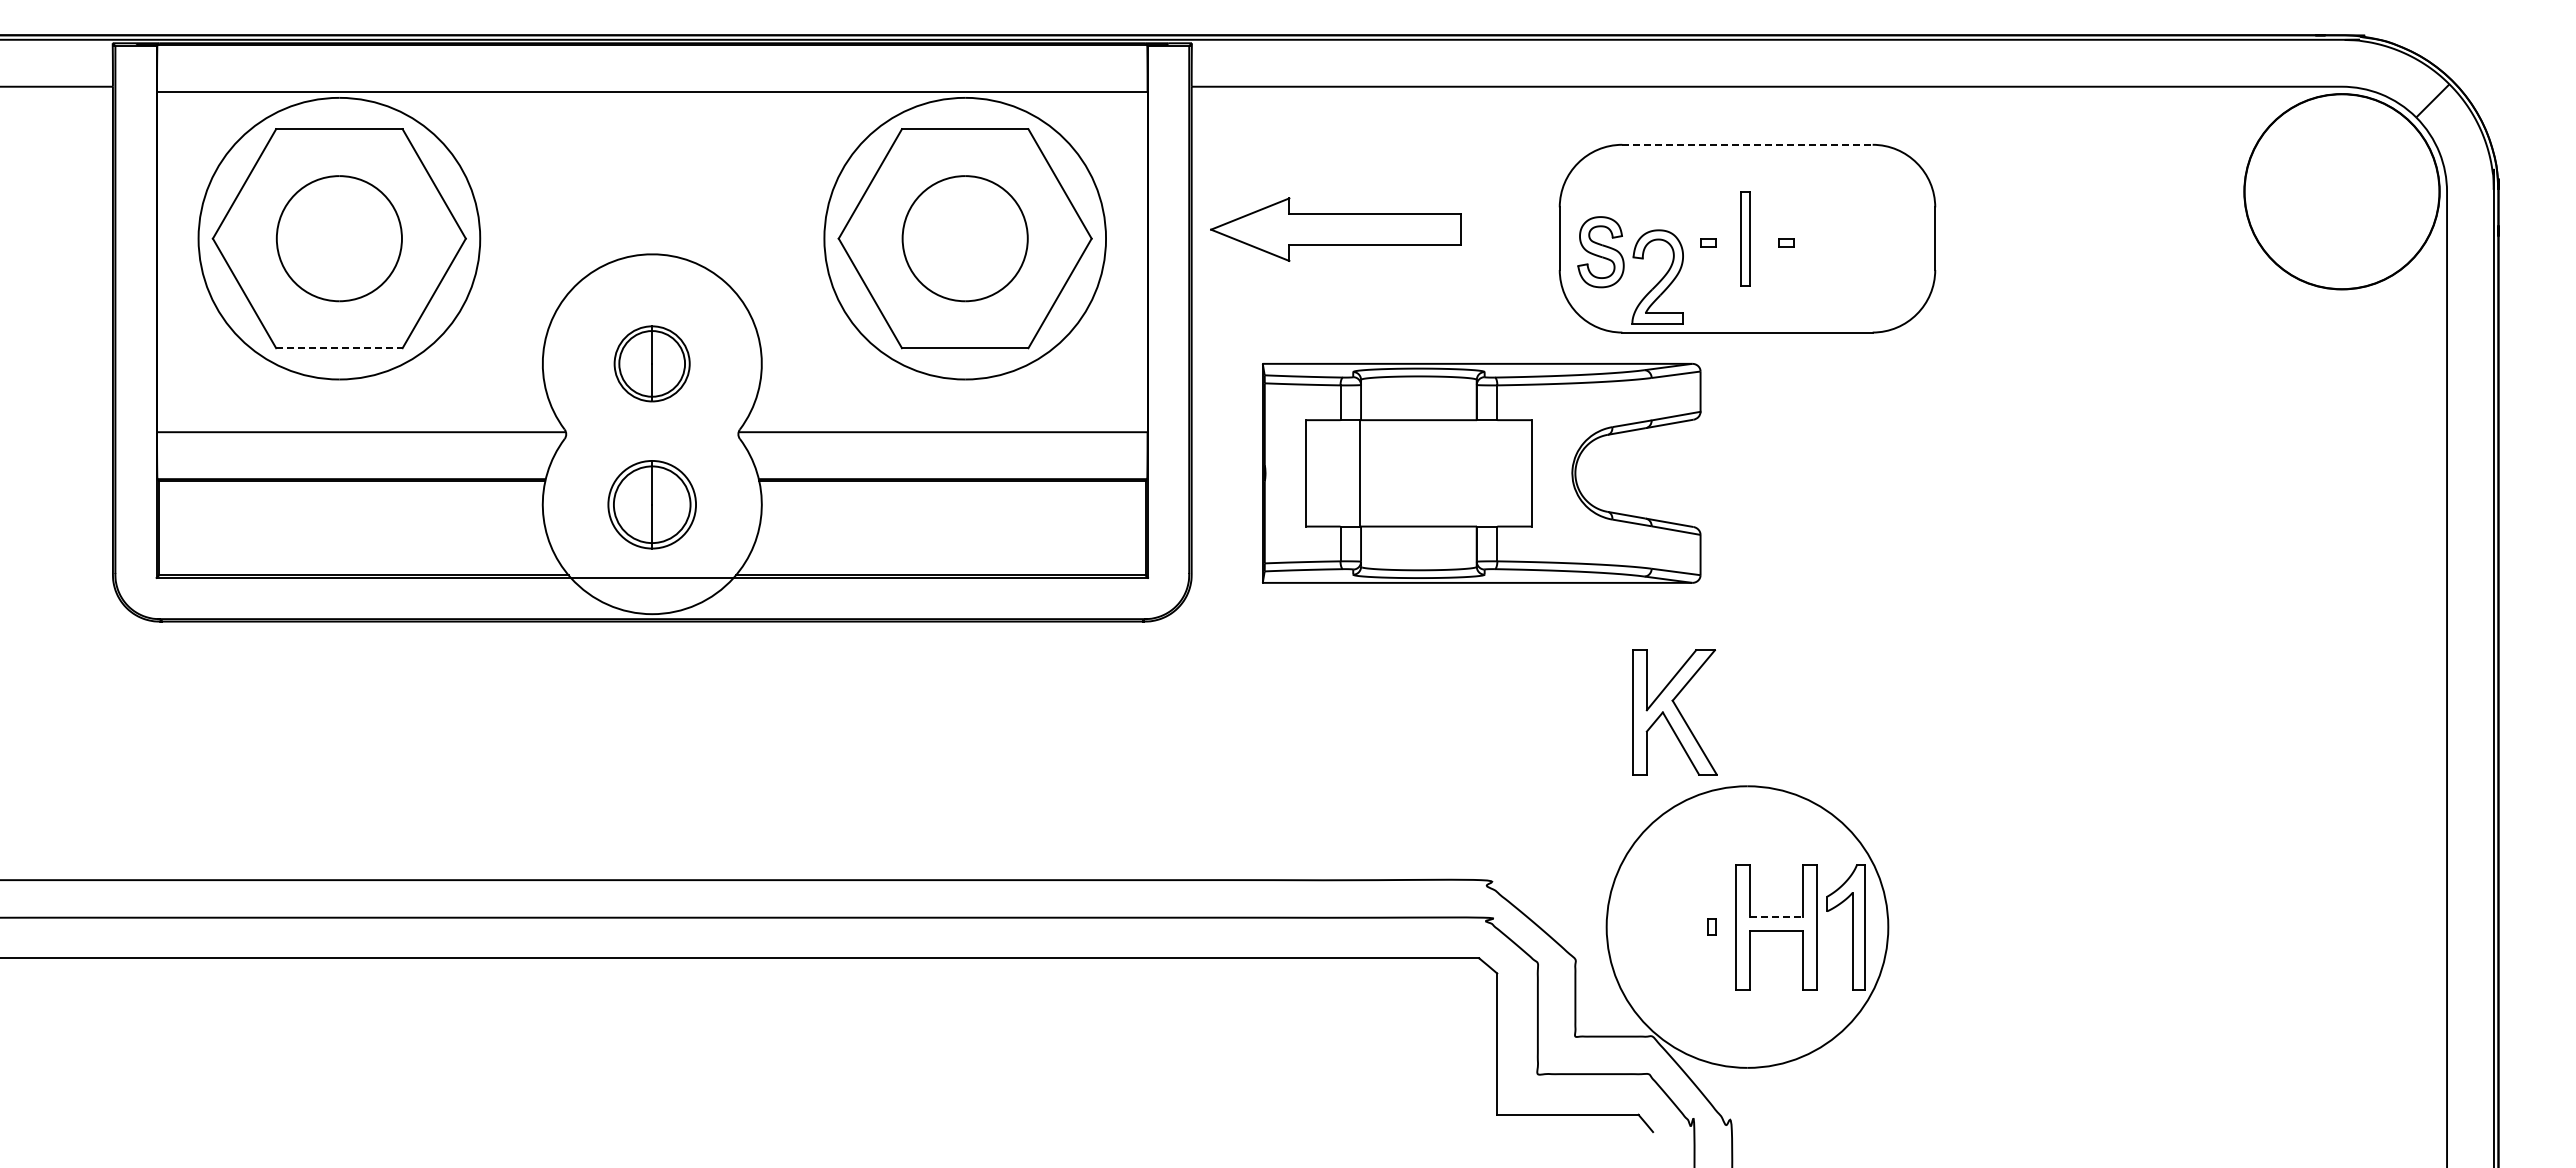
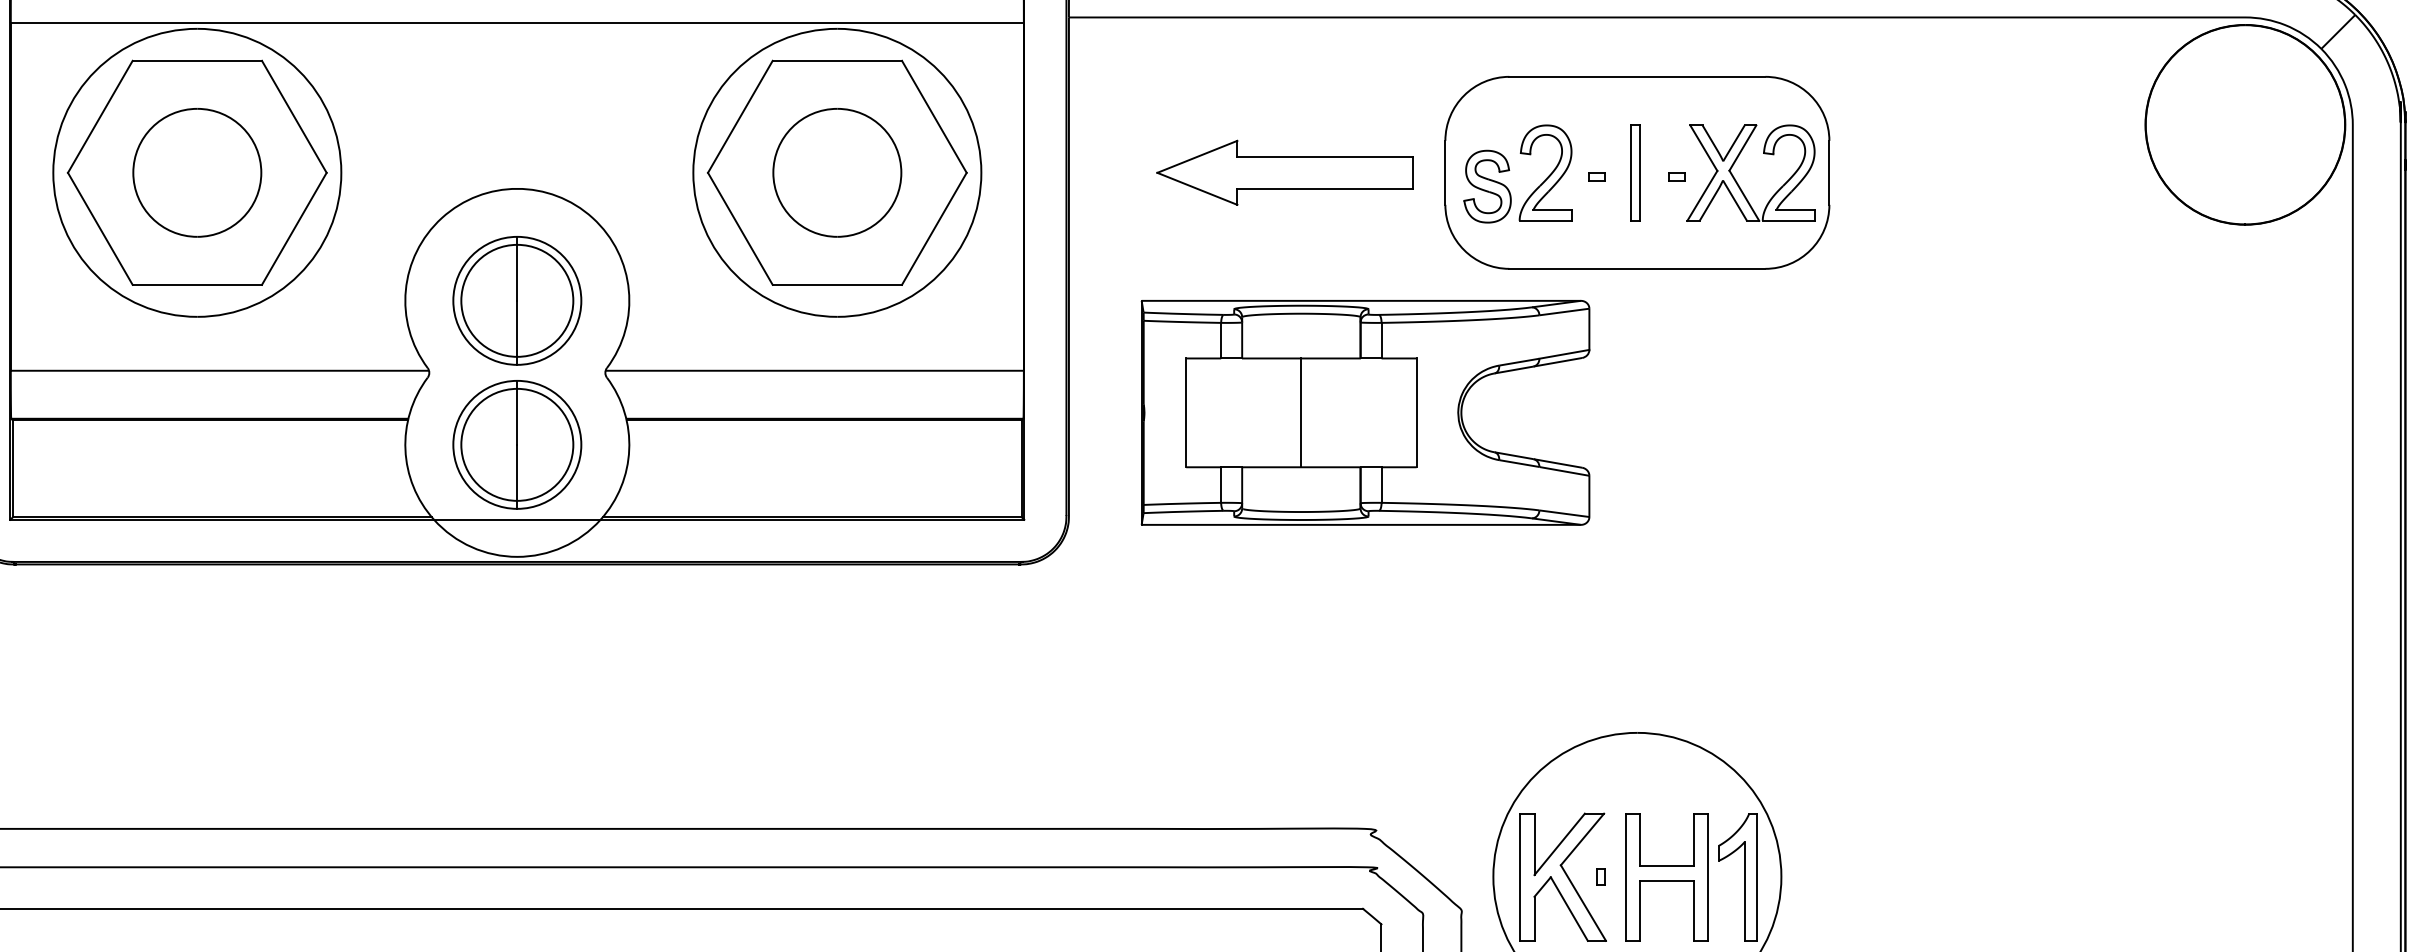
line: (1748, 144) -> (1638, 76), dashed -> solid
part: (1335, 229) -> (1284, 172), moved
part: (1845, 247) -> (1737, 181), added
part: (1657, 276) -> (1545, 172), moved
line: (339, 348) -> (197, 285), dashed -> solid
part: (651, 363) -> (516, 300), size x1.67
line: (1359, 473) -> (1300, 413), moved
part: (651, 504) -> (516, 444), size x1.43
part: (1674, 712) -> (1562, 877), moved
line: (1776, 916) -> (1667, 866), dashed -> solid

